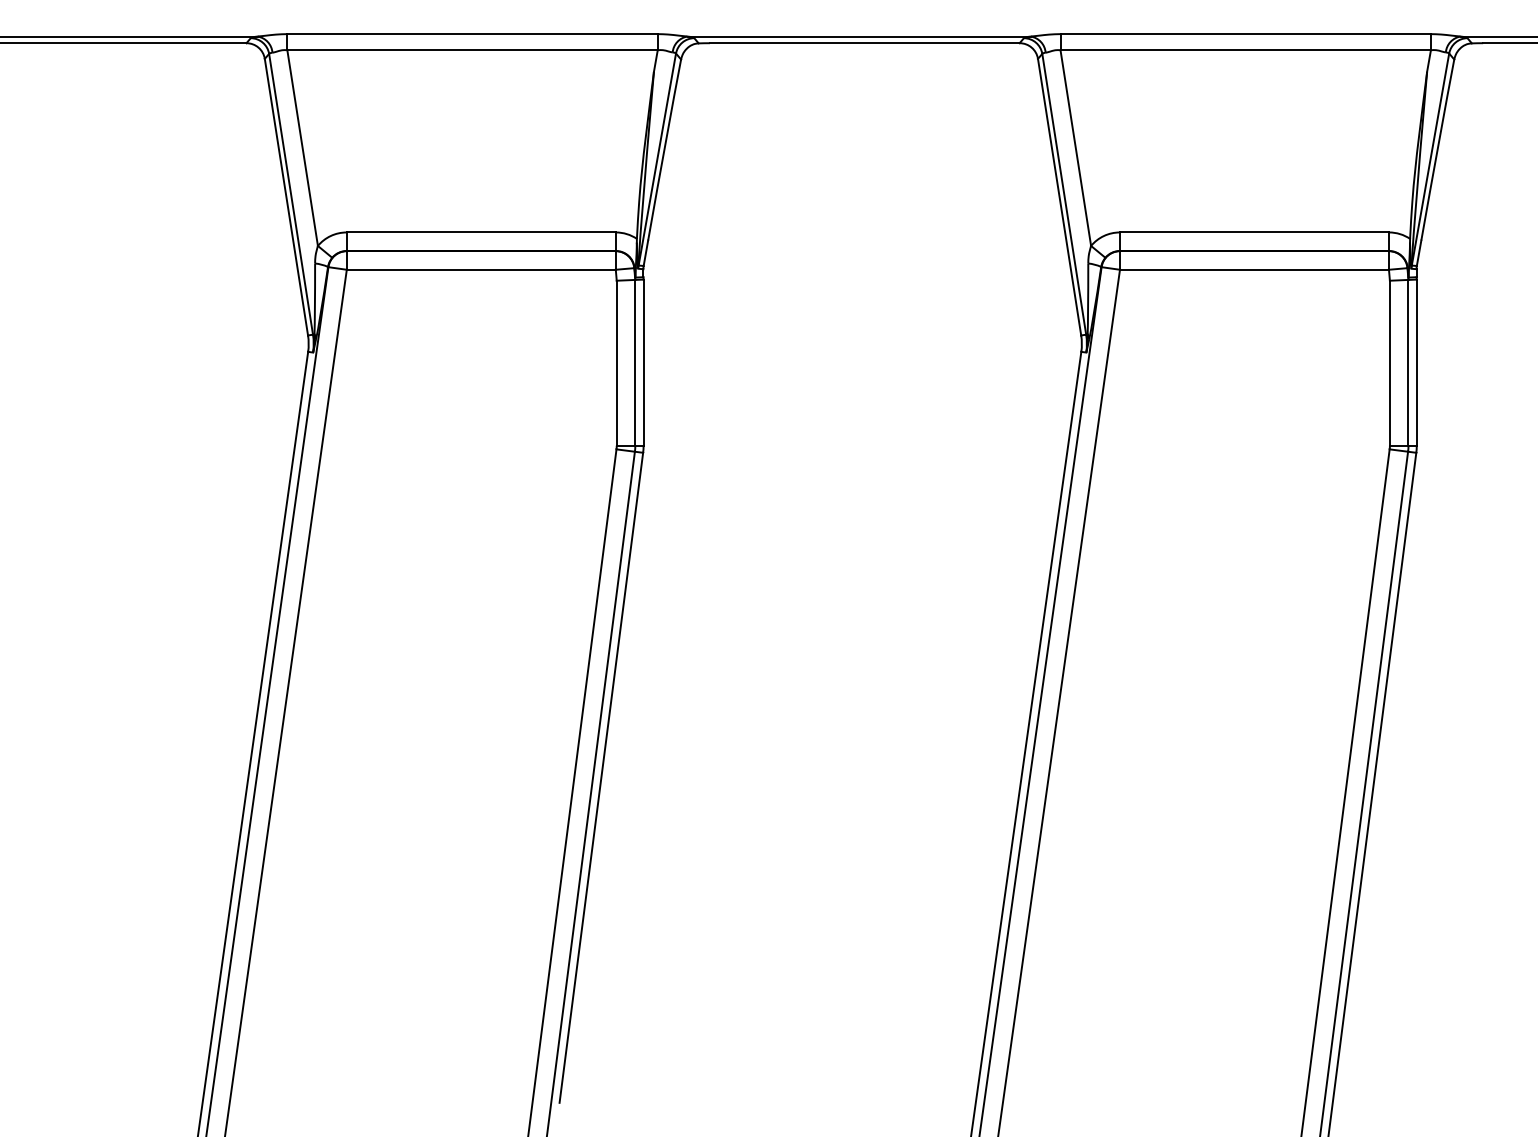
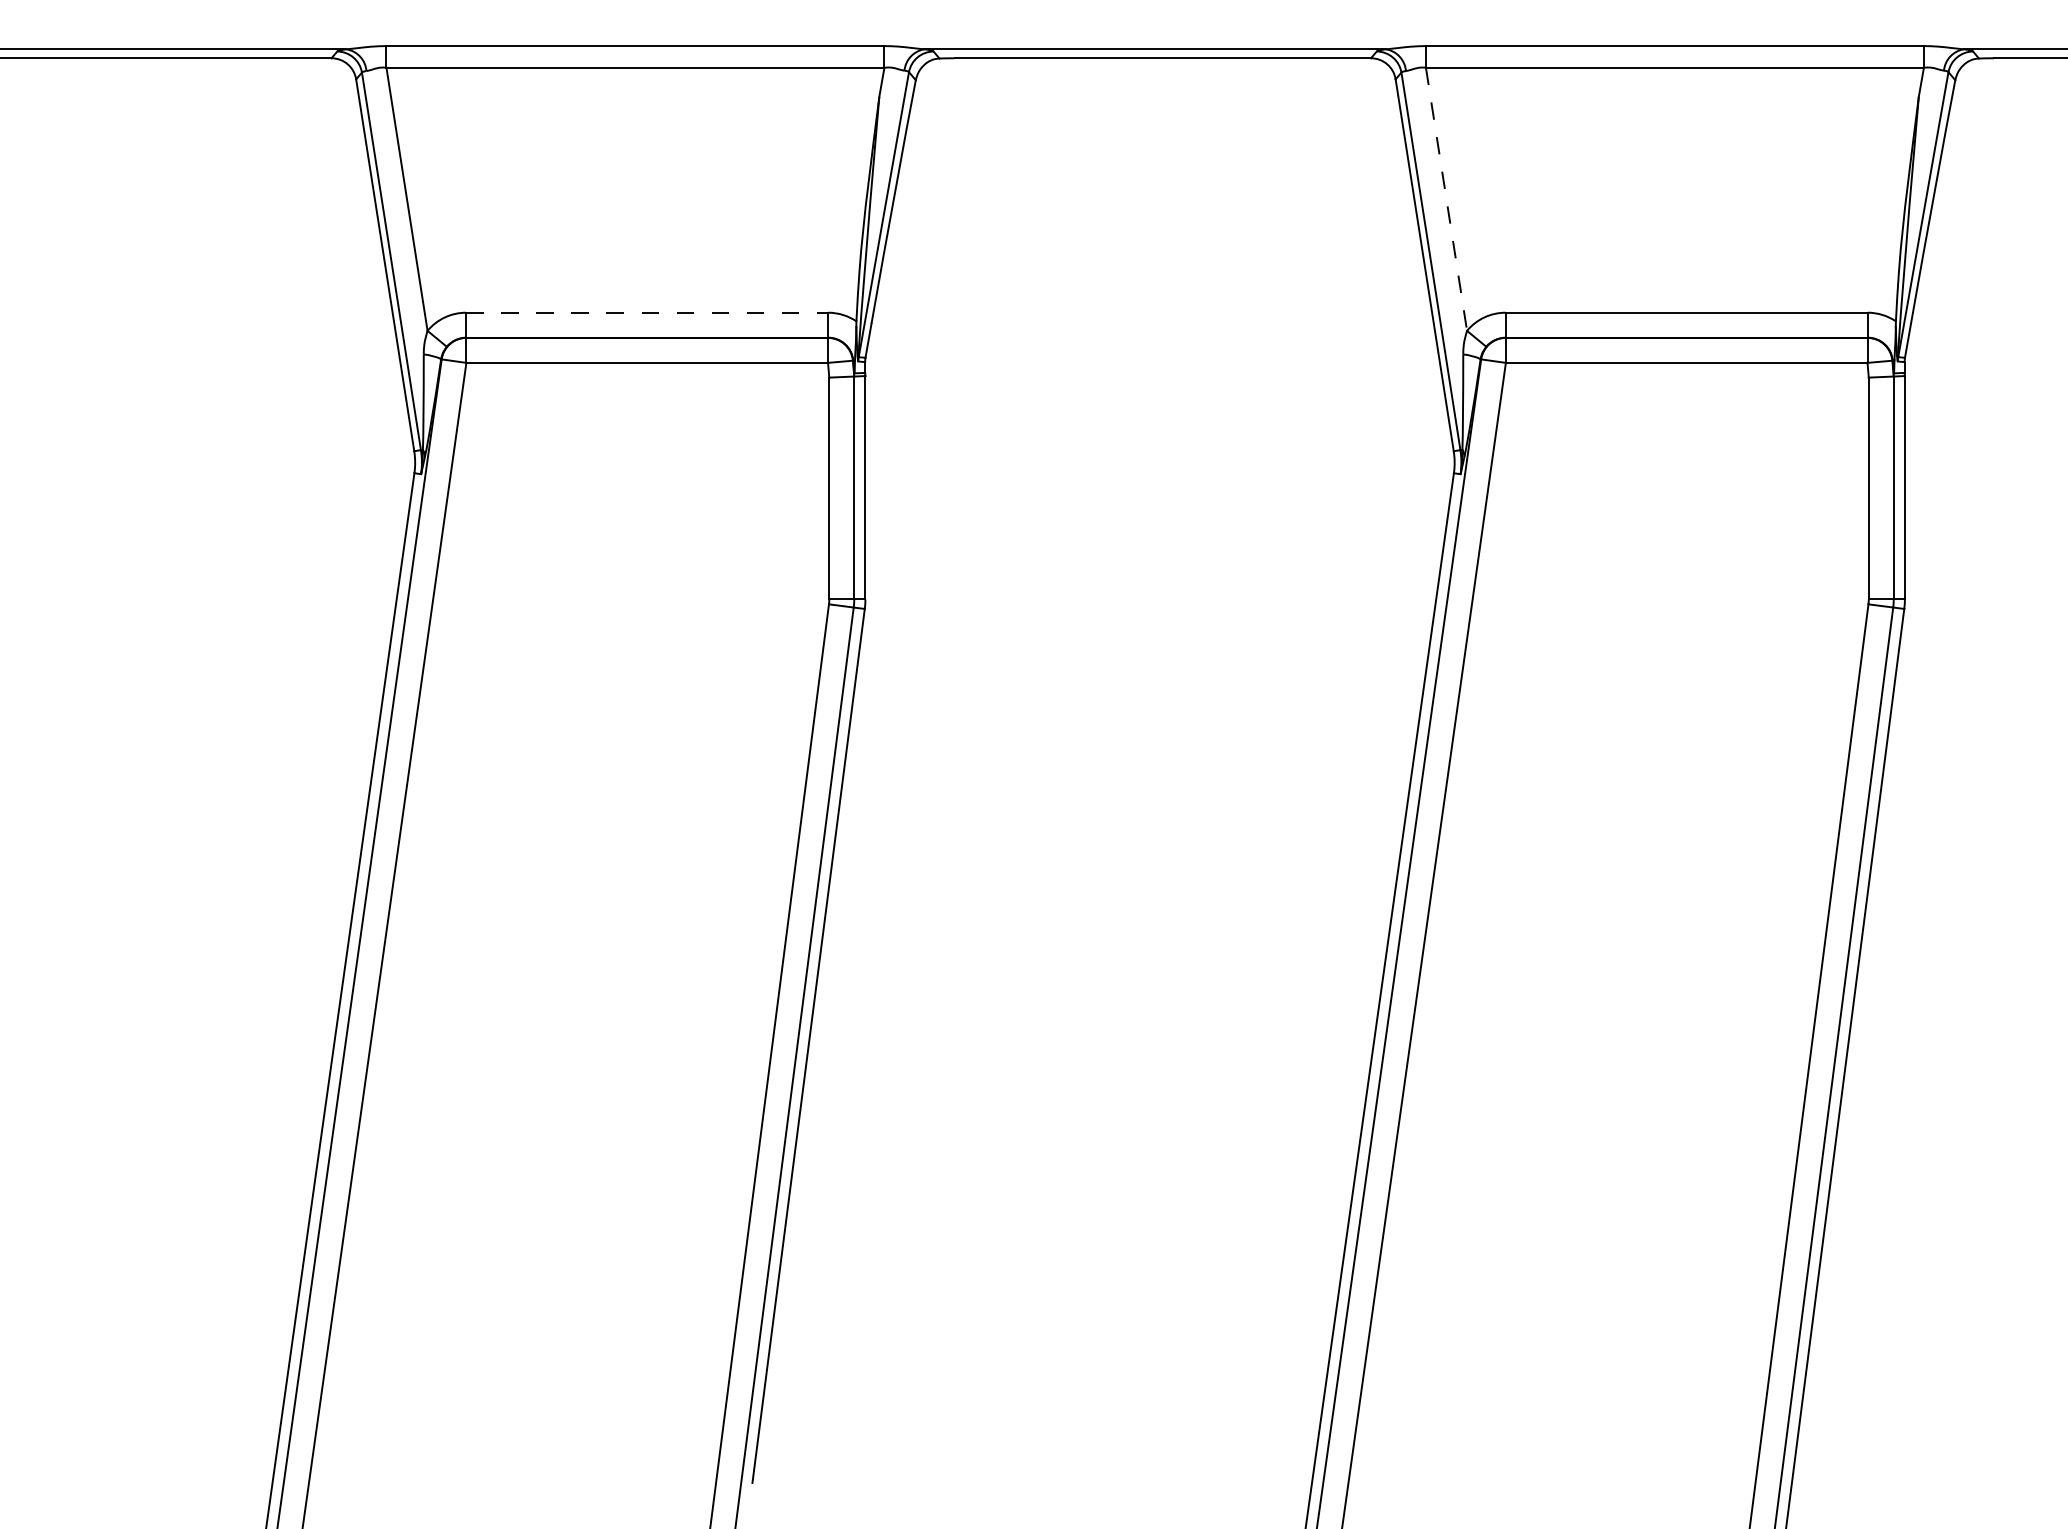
line: (1075, 148) -> (1446, 199), solid -> dashed
line: (481, 232) -> (647, 312), solid -> dashed

